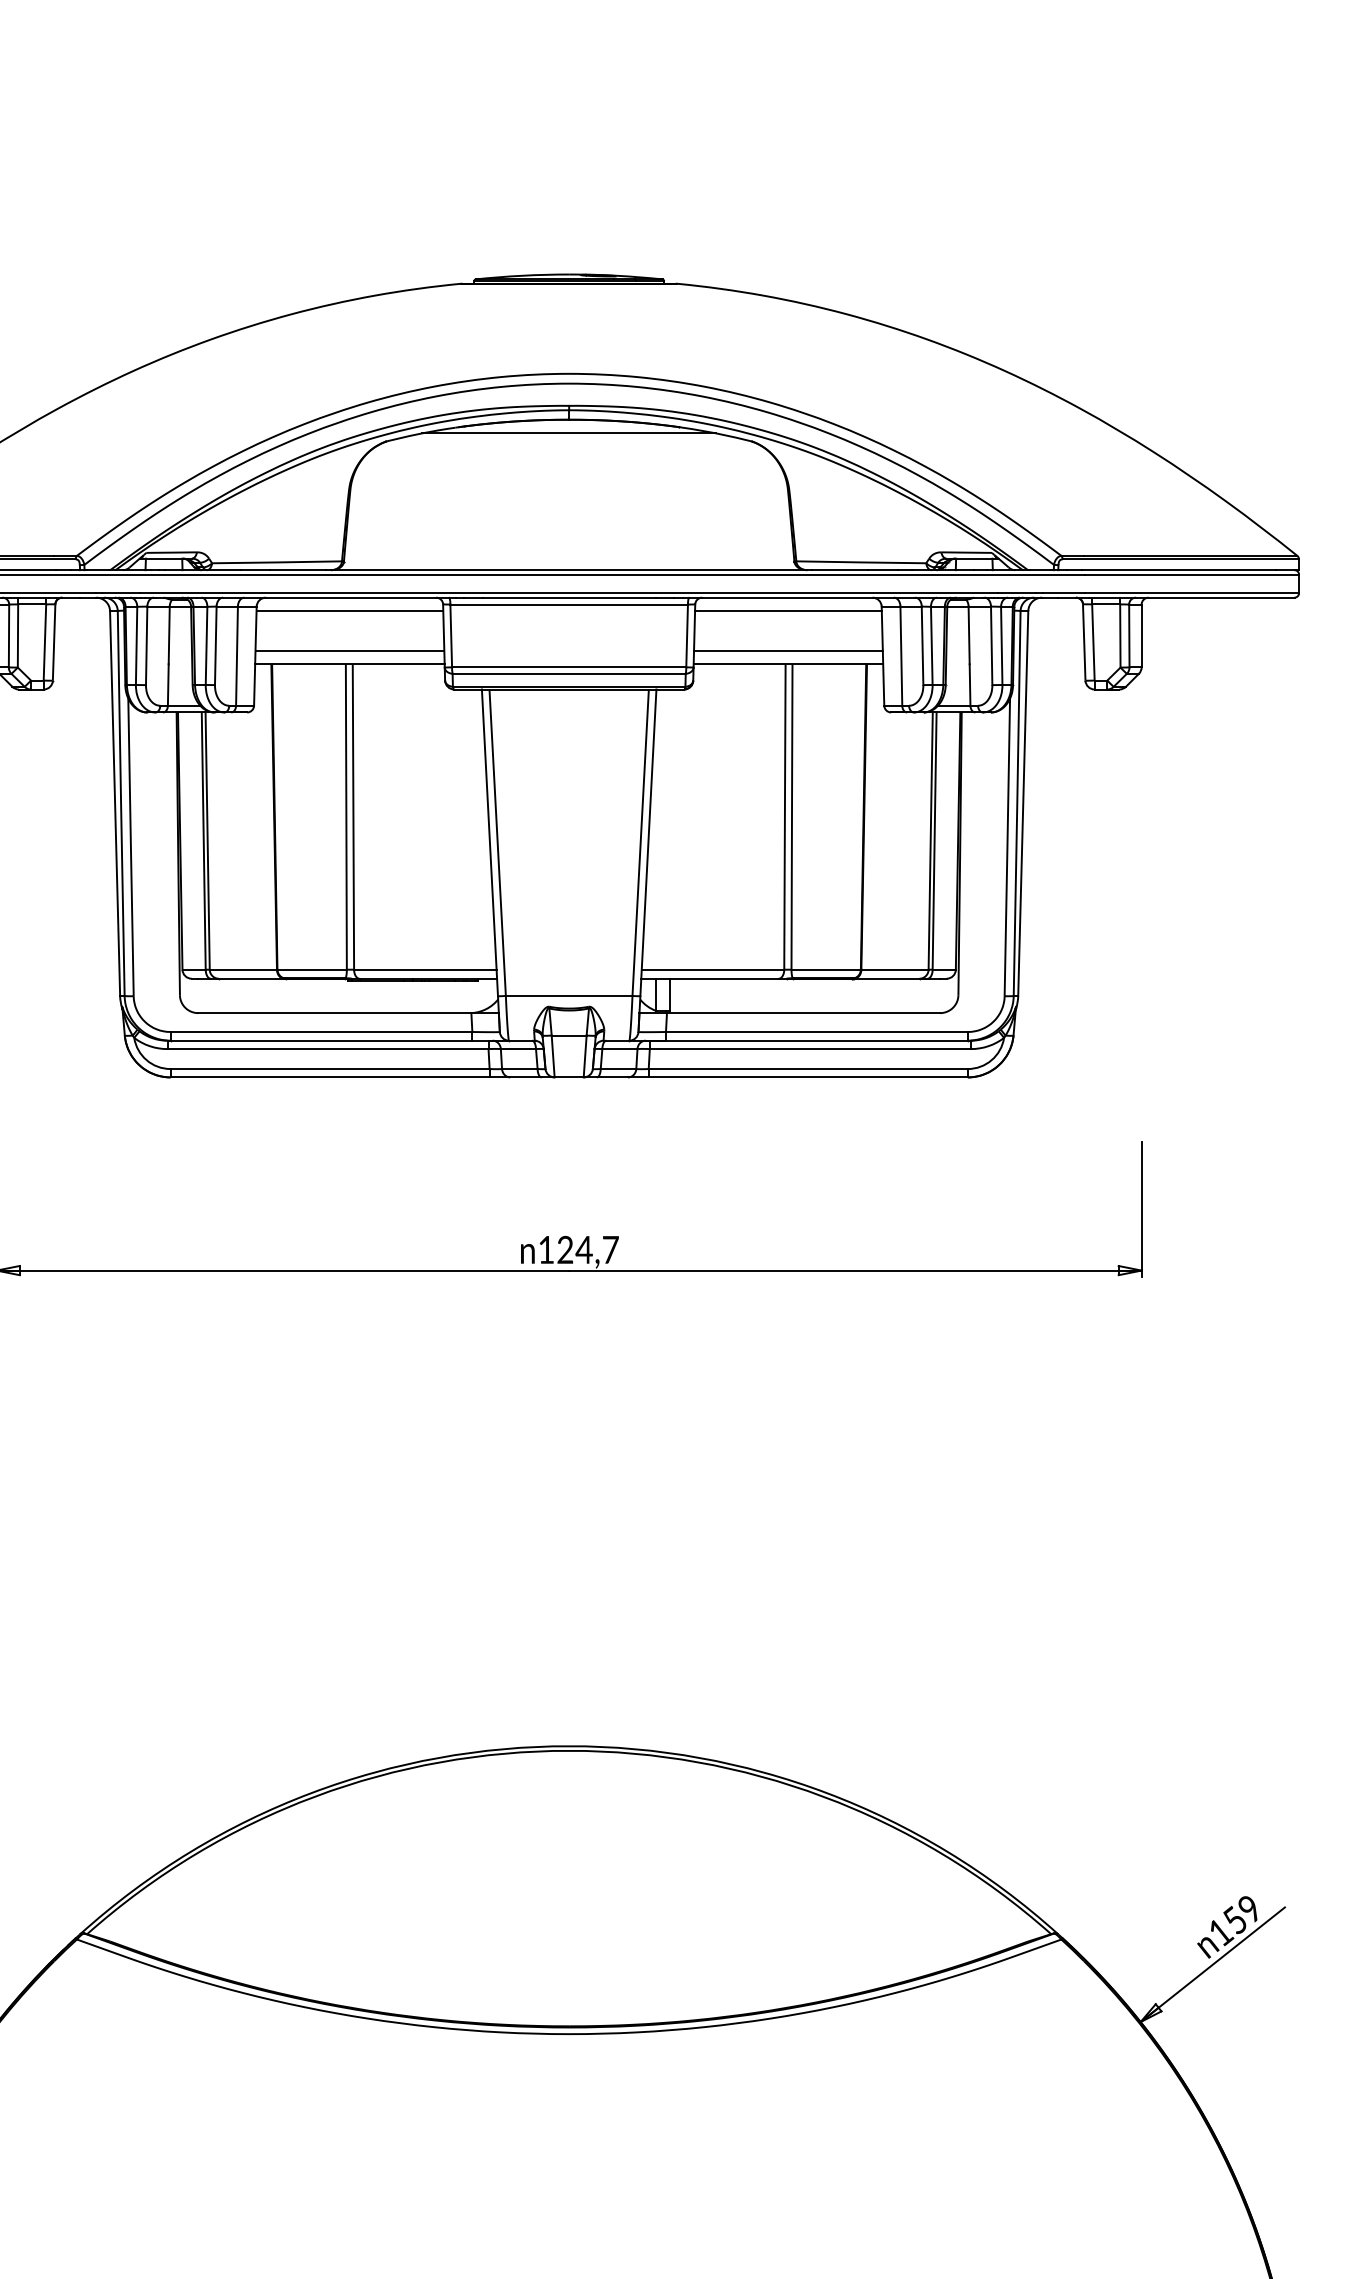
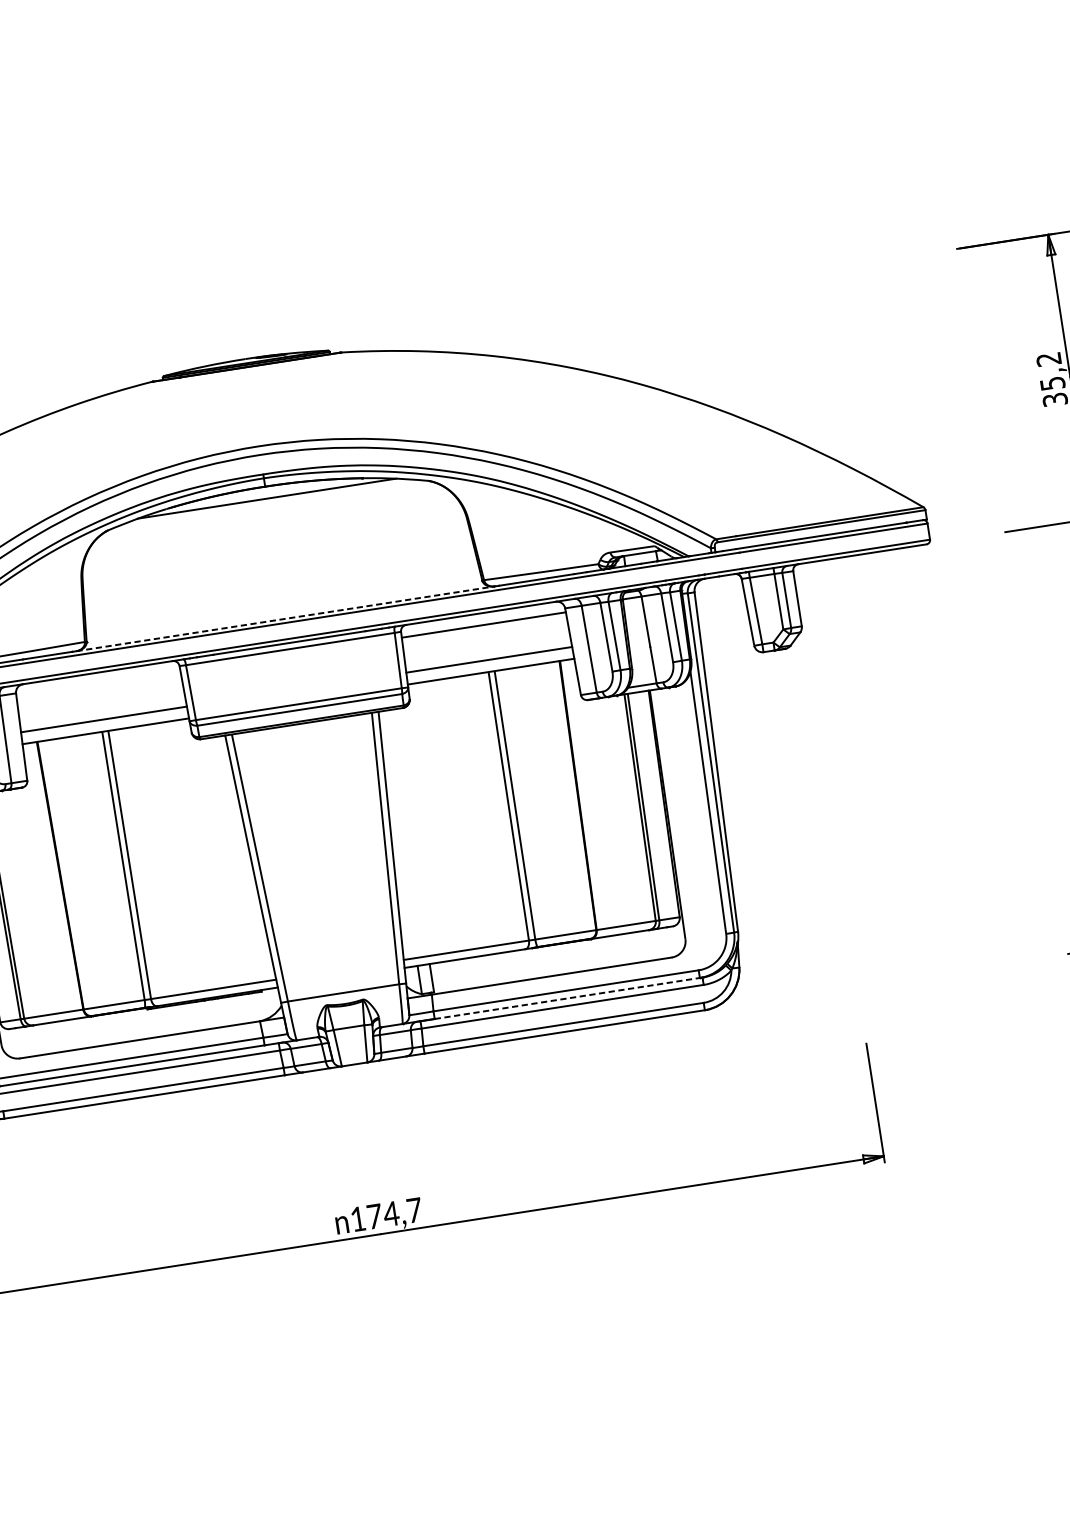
line: (569, 570) -> (286, 619), solid -> dashed
line: (349, 611) -> (98, 685), removed
line: (816, 1040) -> (566, 998), solid -> dashed
text: (565, 1249) -> (374, 1216), 124,7 -> 174,7

